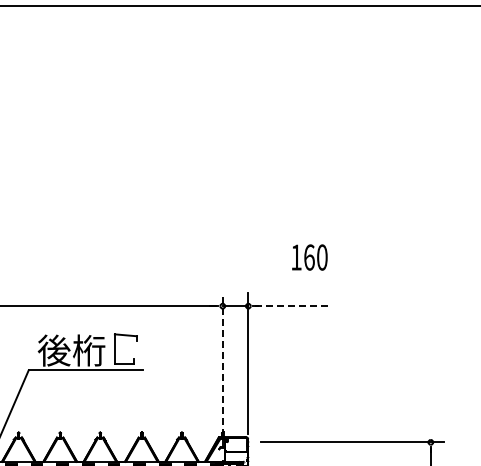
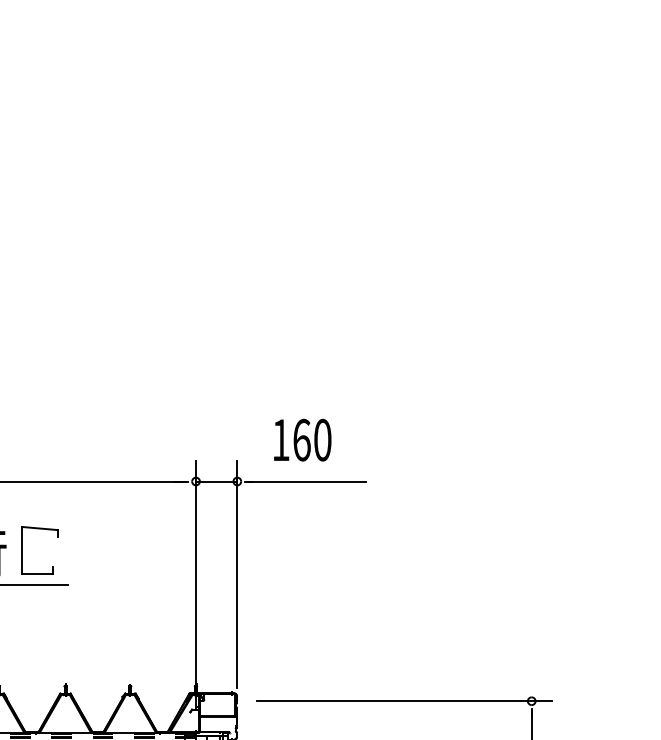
text: (309, 257) -> (302, 440), moved
line: (291, 306) -> (306, 482), dashed -> solid
line: (222, 370) -> (195, 585), dashed -> solid

